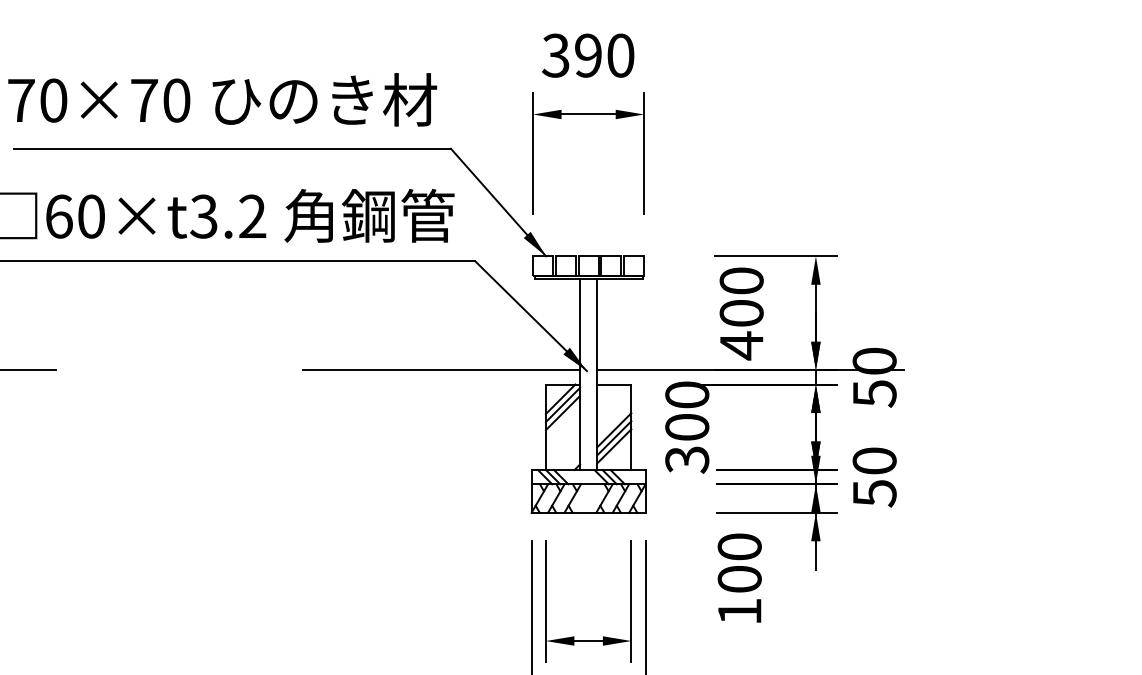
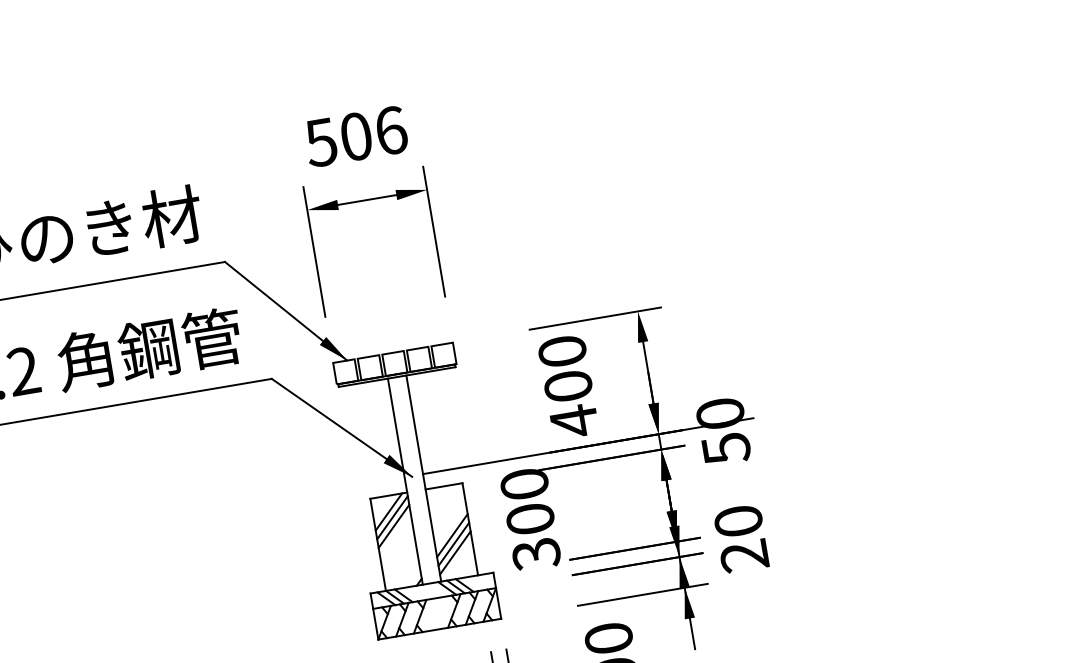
text: (588, 55) -> (356, 136), 390 -> 506
line: (441, 370) -> (255, 502), removed
text: (874, 493) -> (744, 556), 50 -> 20

